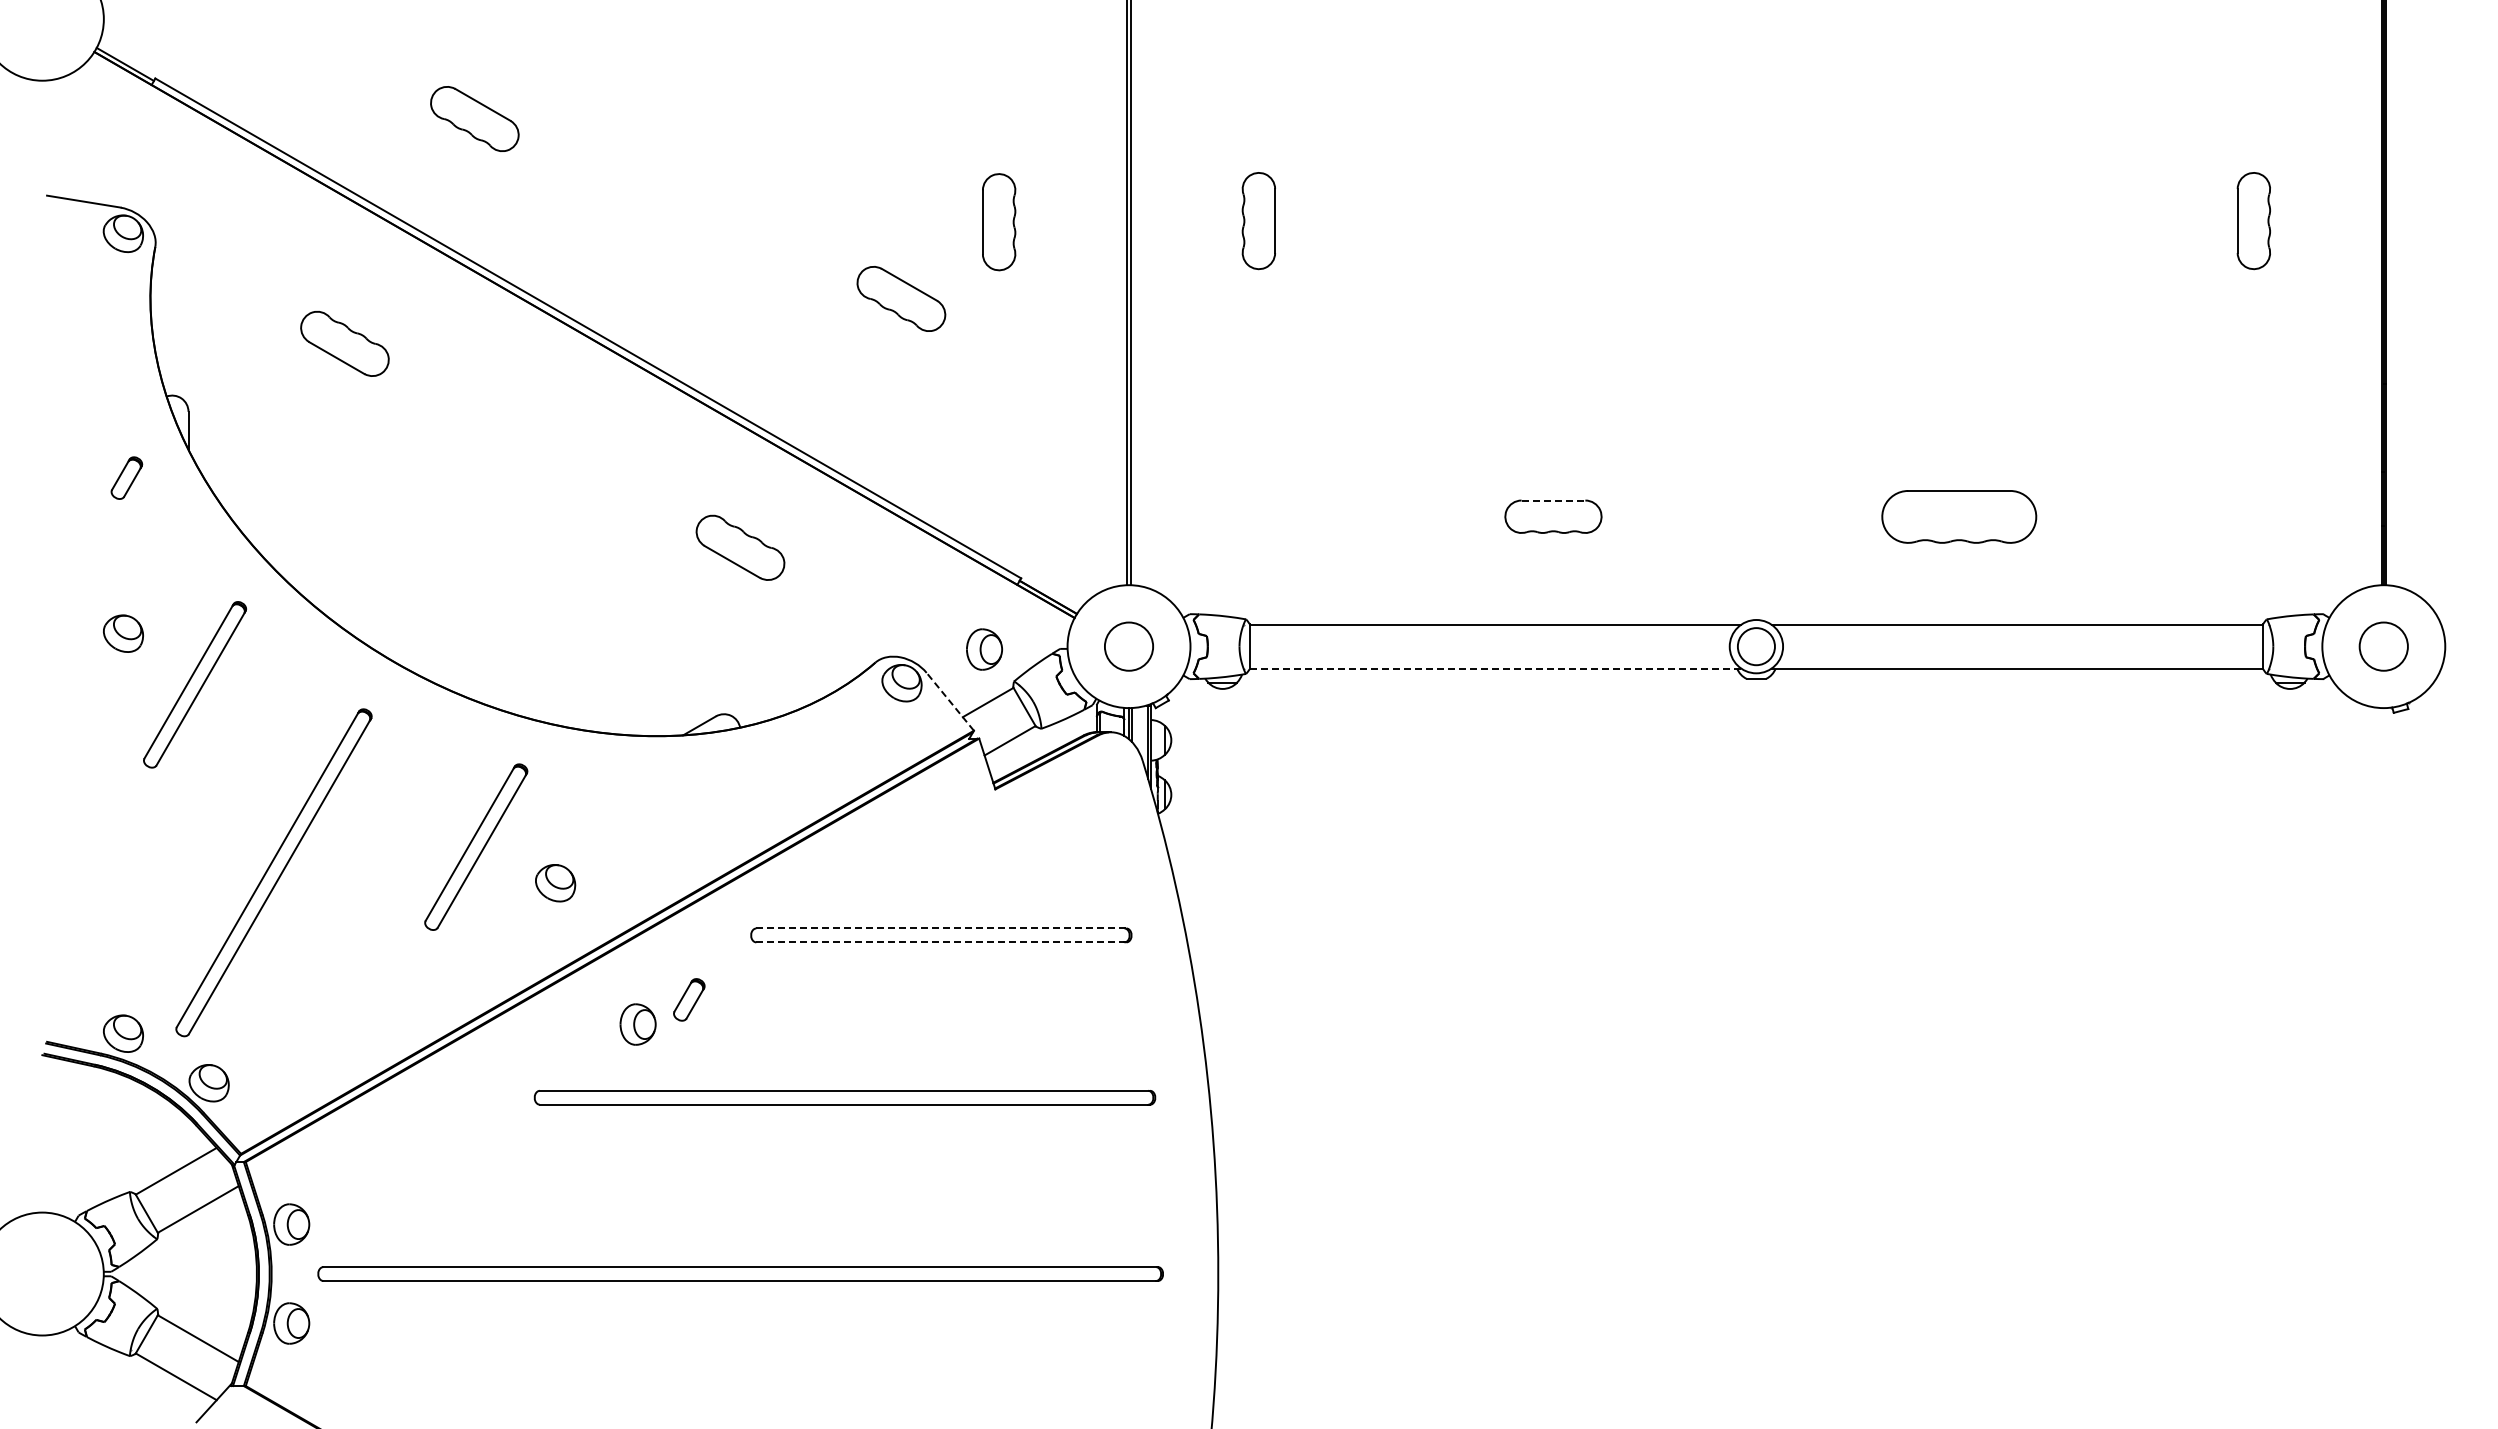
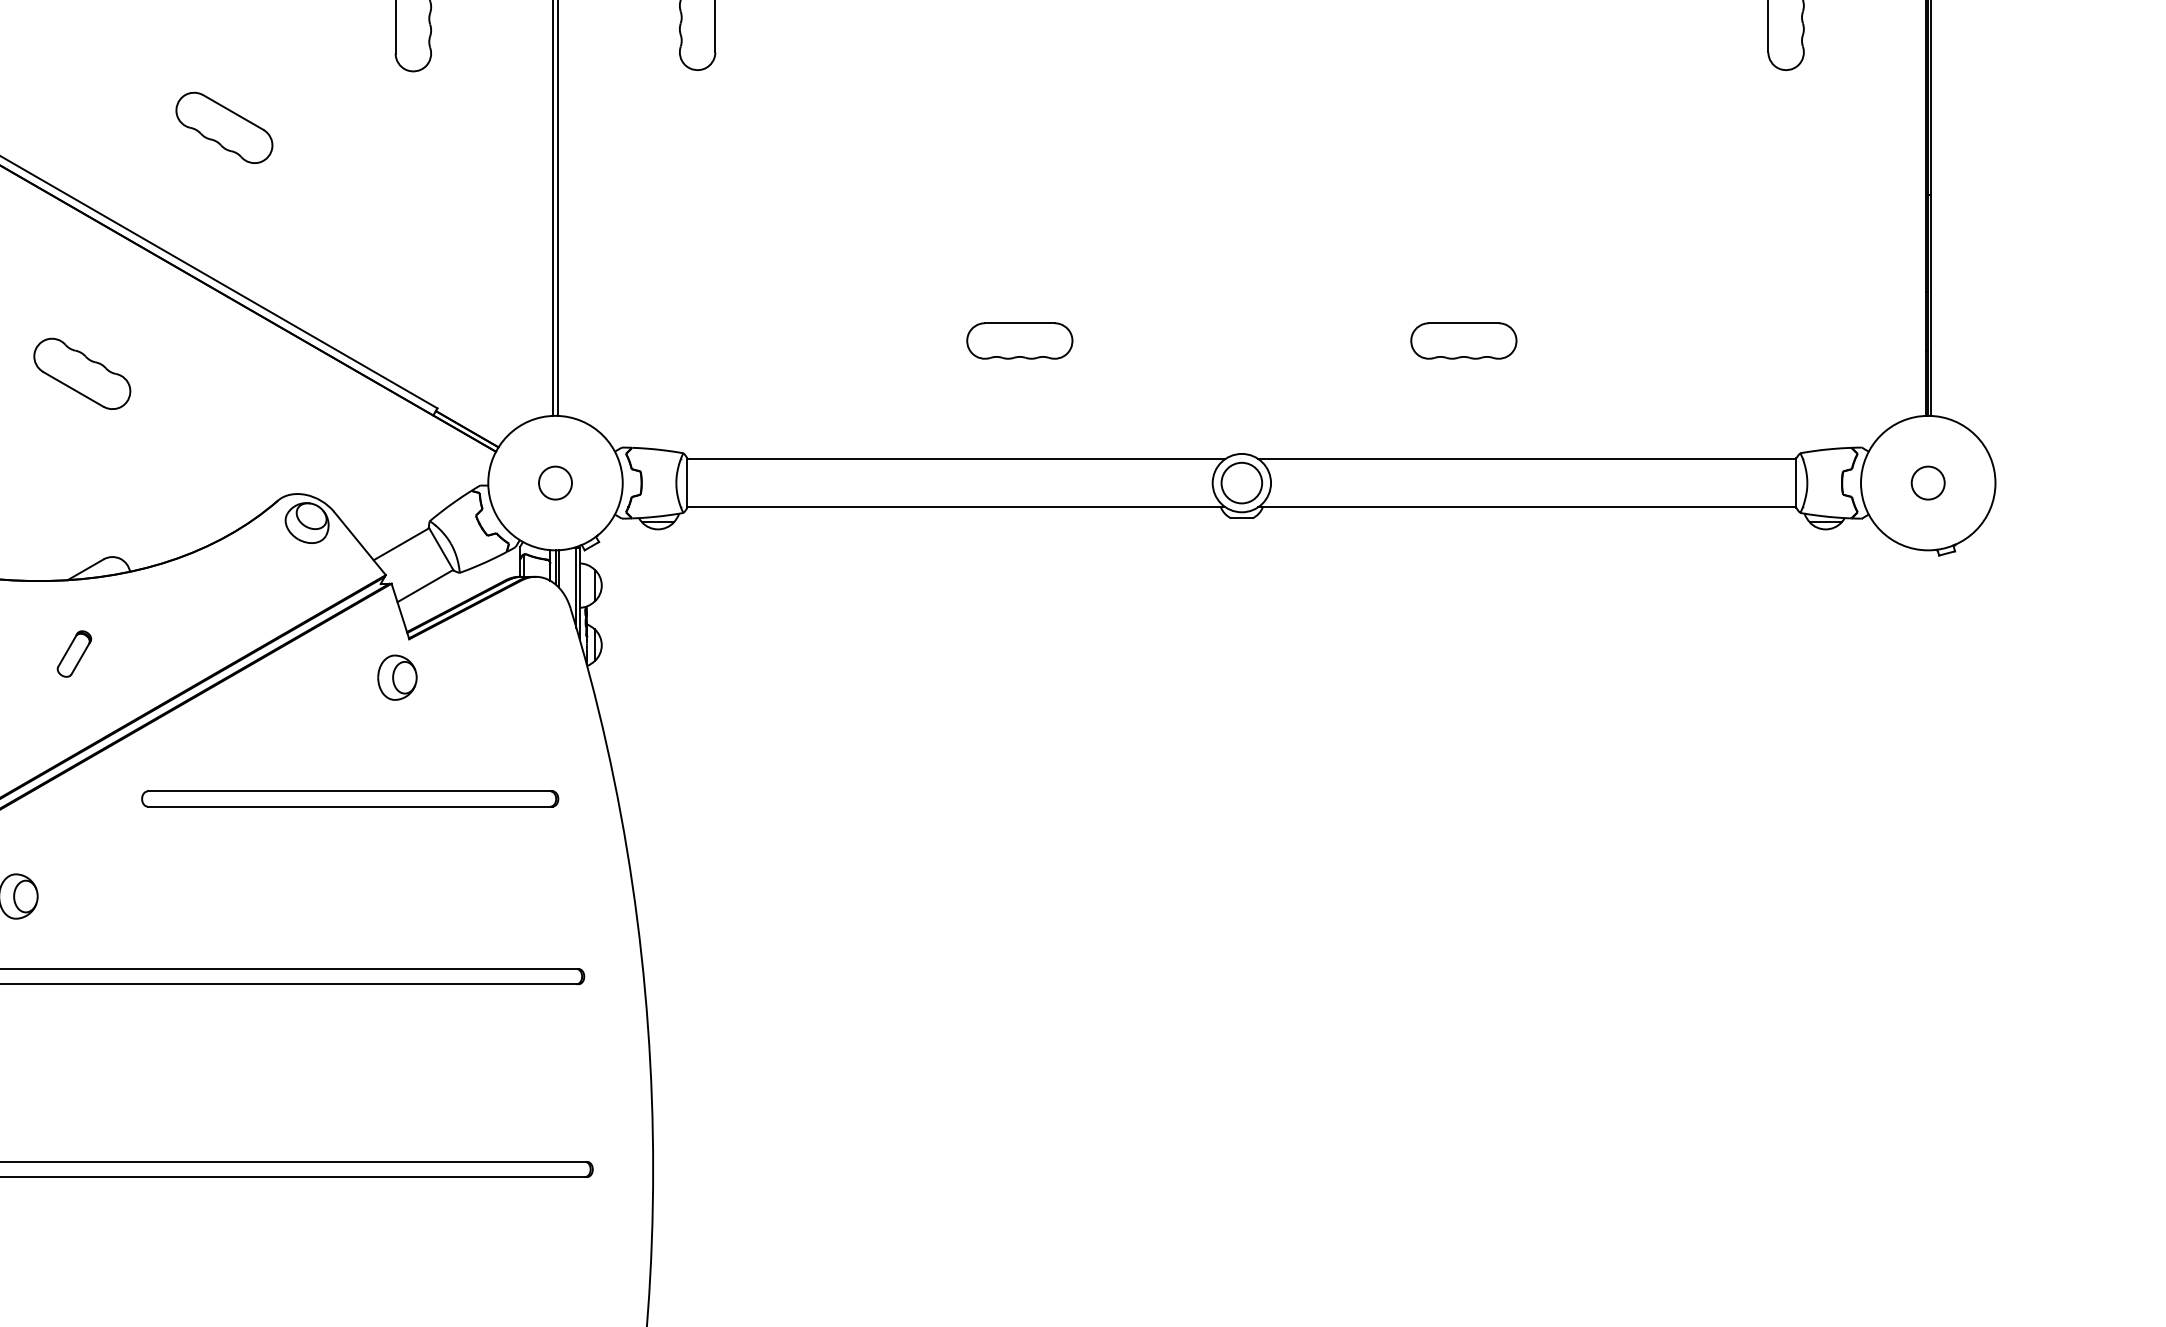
part: (901, 298) -> (224, 127), moved
line: (1553, 500) -> (1019, 323), dashed -> solid
part: (1959, 516) -> (1464, 340), size x0.62
part: (740, 547) -> (82, 373), moved
circle: (1128, 646) -> (554, 482), size x0.62
circle: (2383, 646) -> (1927, 482), size x0.62
part: (984, 649) -> (397, 677), moved
line: (1495, 668) -> (956, 507), dashed -> solid
line: (949, 701) -> (359, 543), dashed -> solid
line: (940, 928) -> (349, 791), dashed -> solid
line: (941, 942) -> (350, 806), dashed -> solid
part: (689, 999) -> (74, 653), moved

